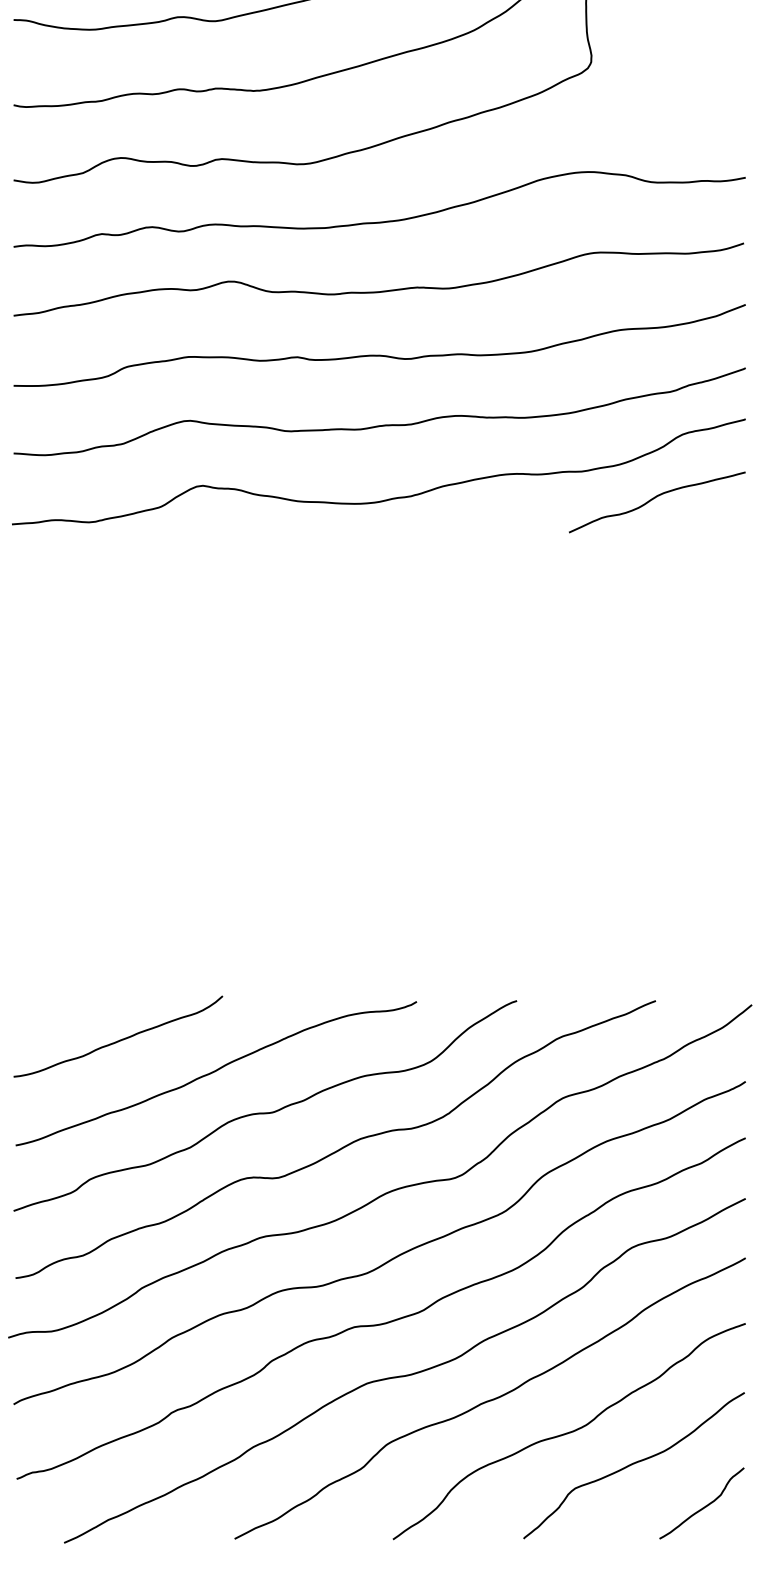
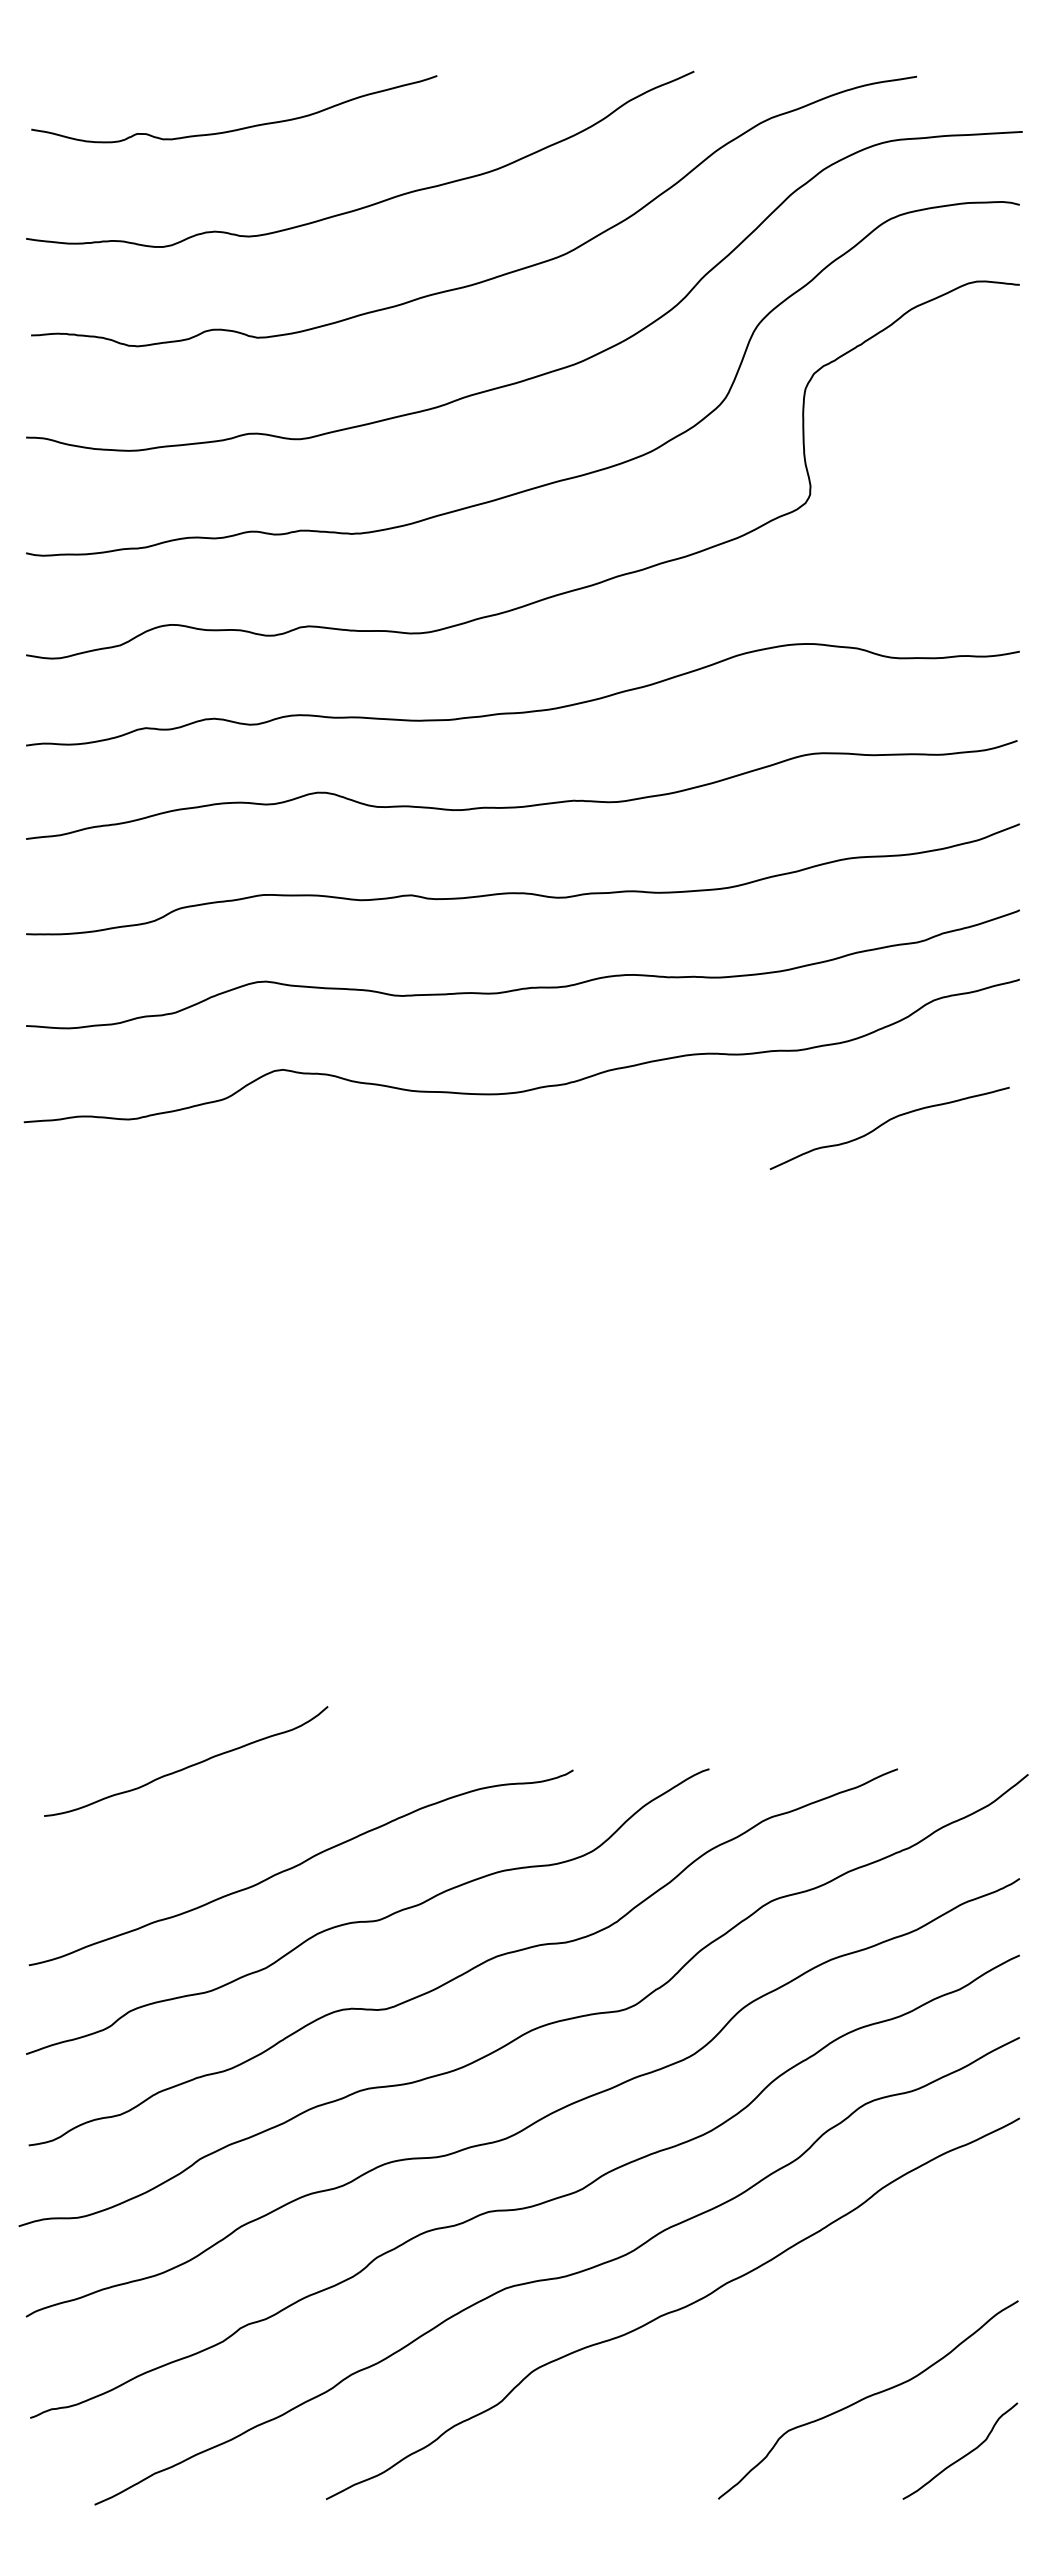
curve: (655, 498) -> (887, 1122), moved
curve: (120, 1039) -> (189, 1765), moved
curve: (568, 1432) -> (779, 2354), removed

